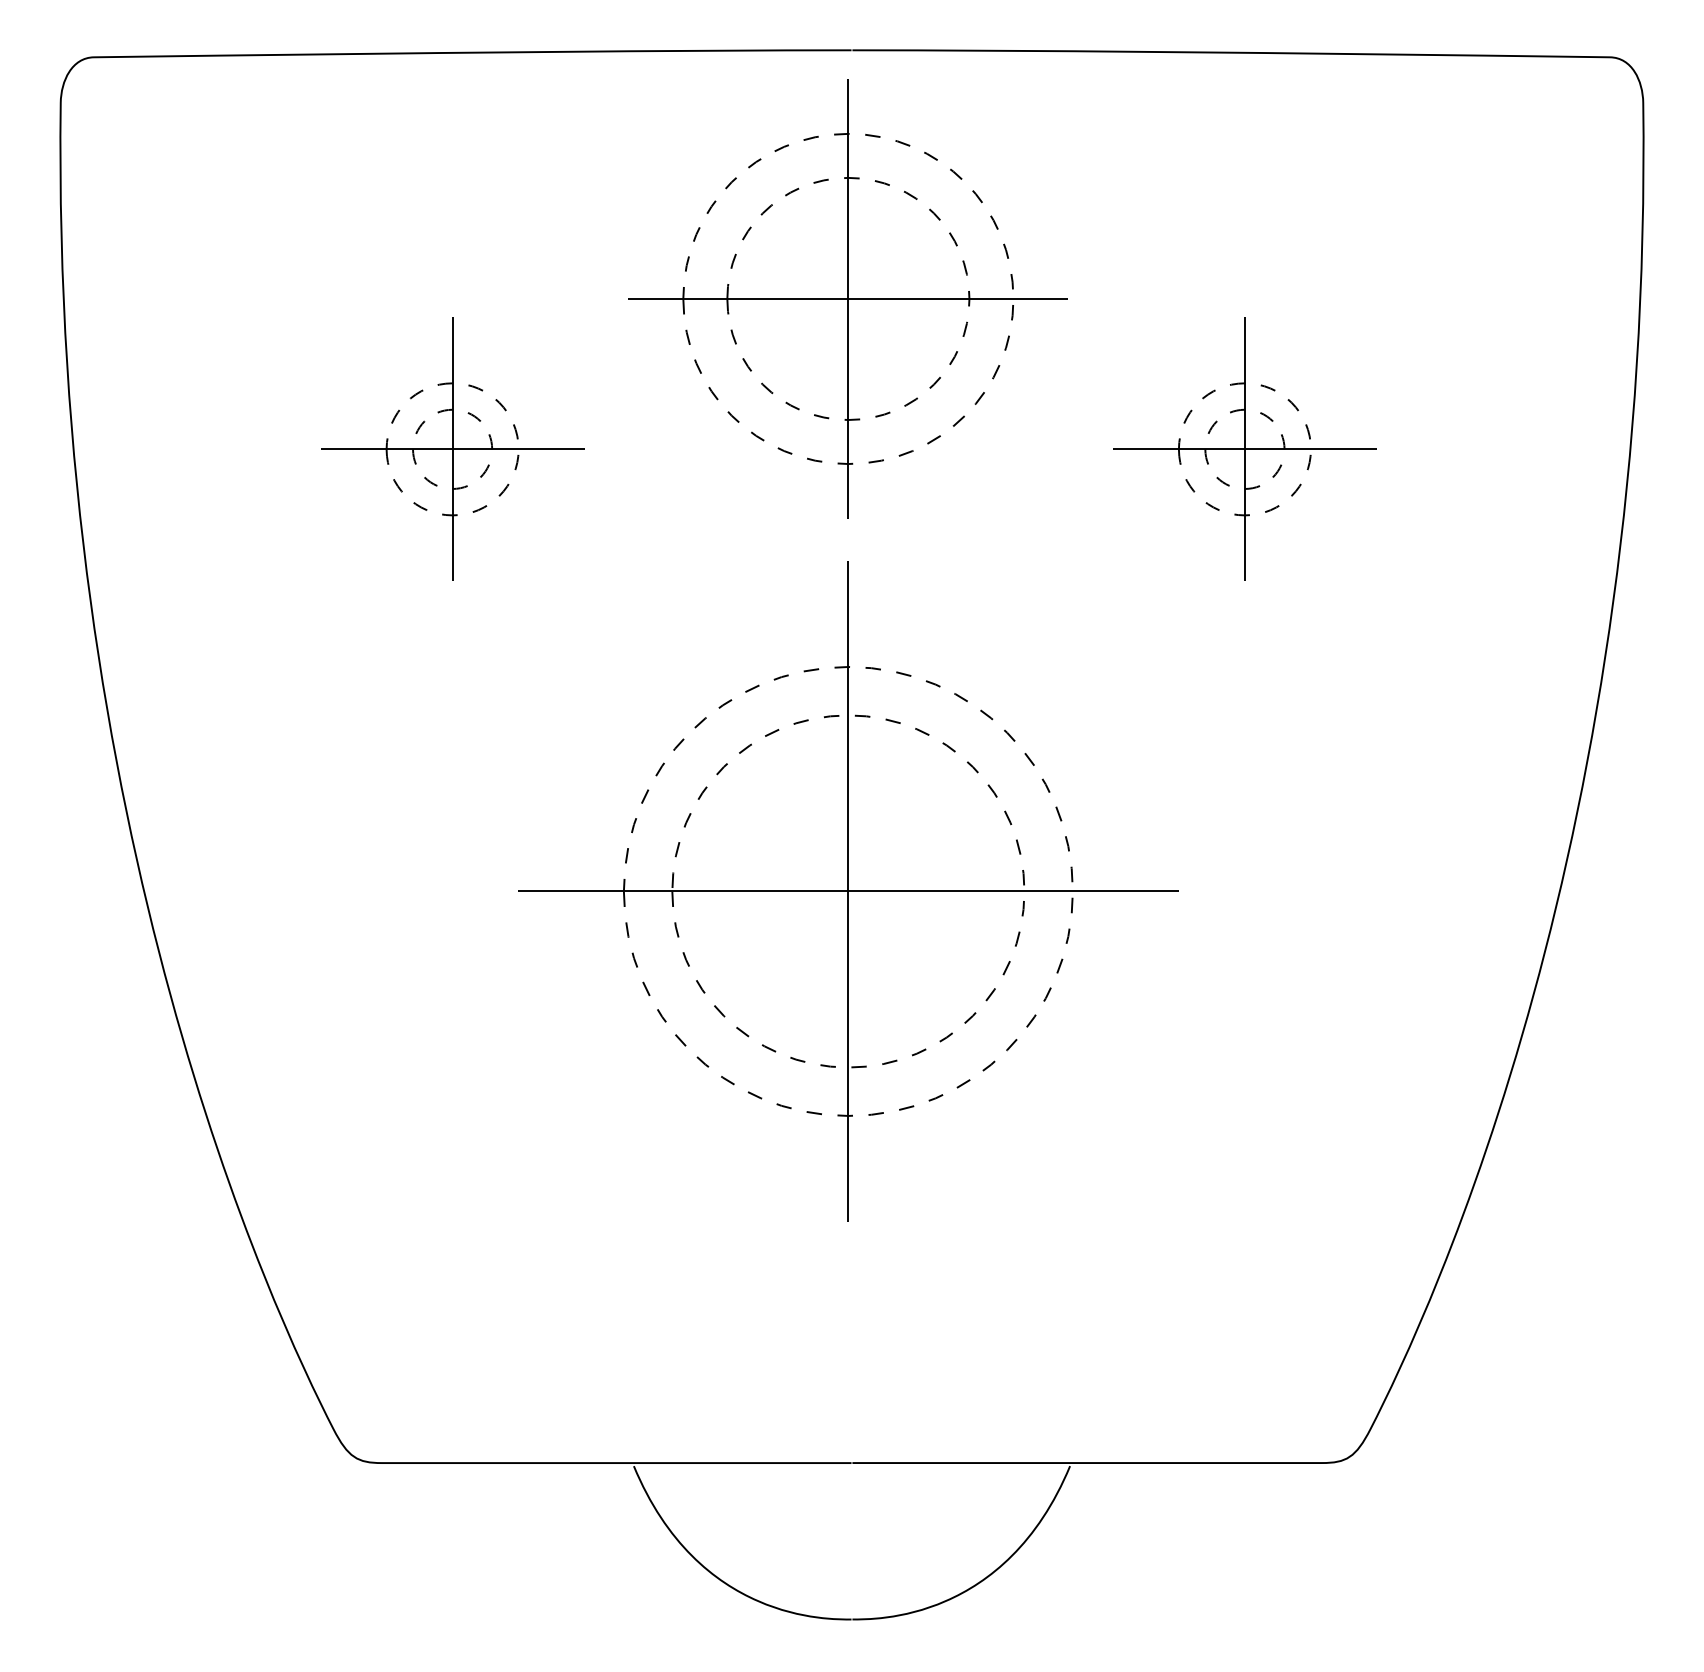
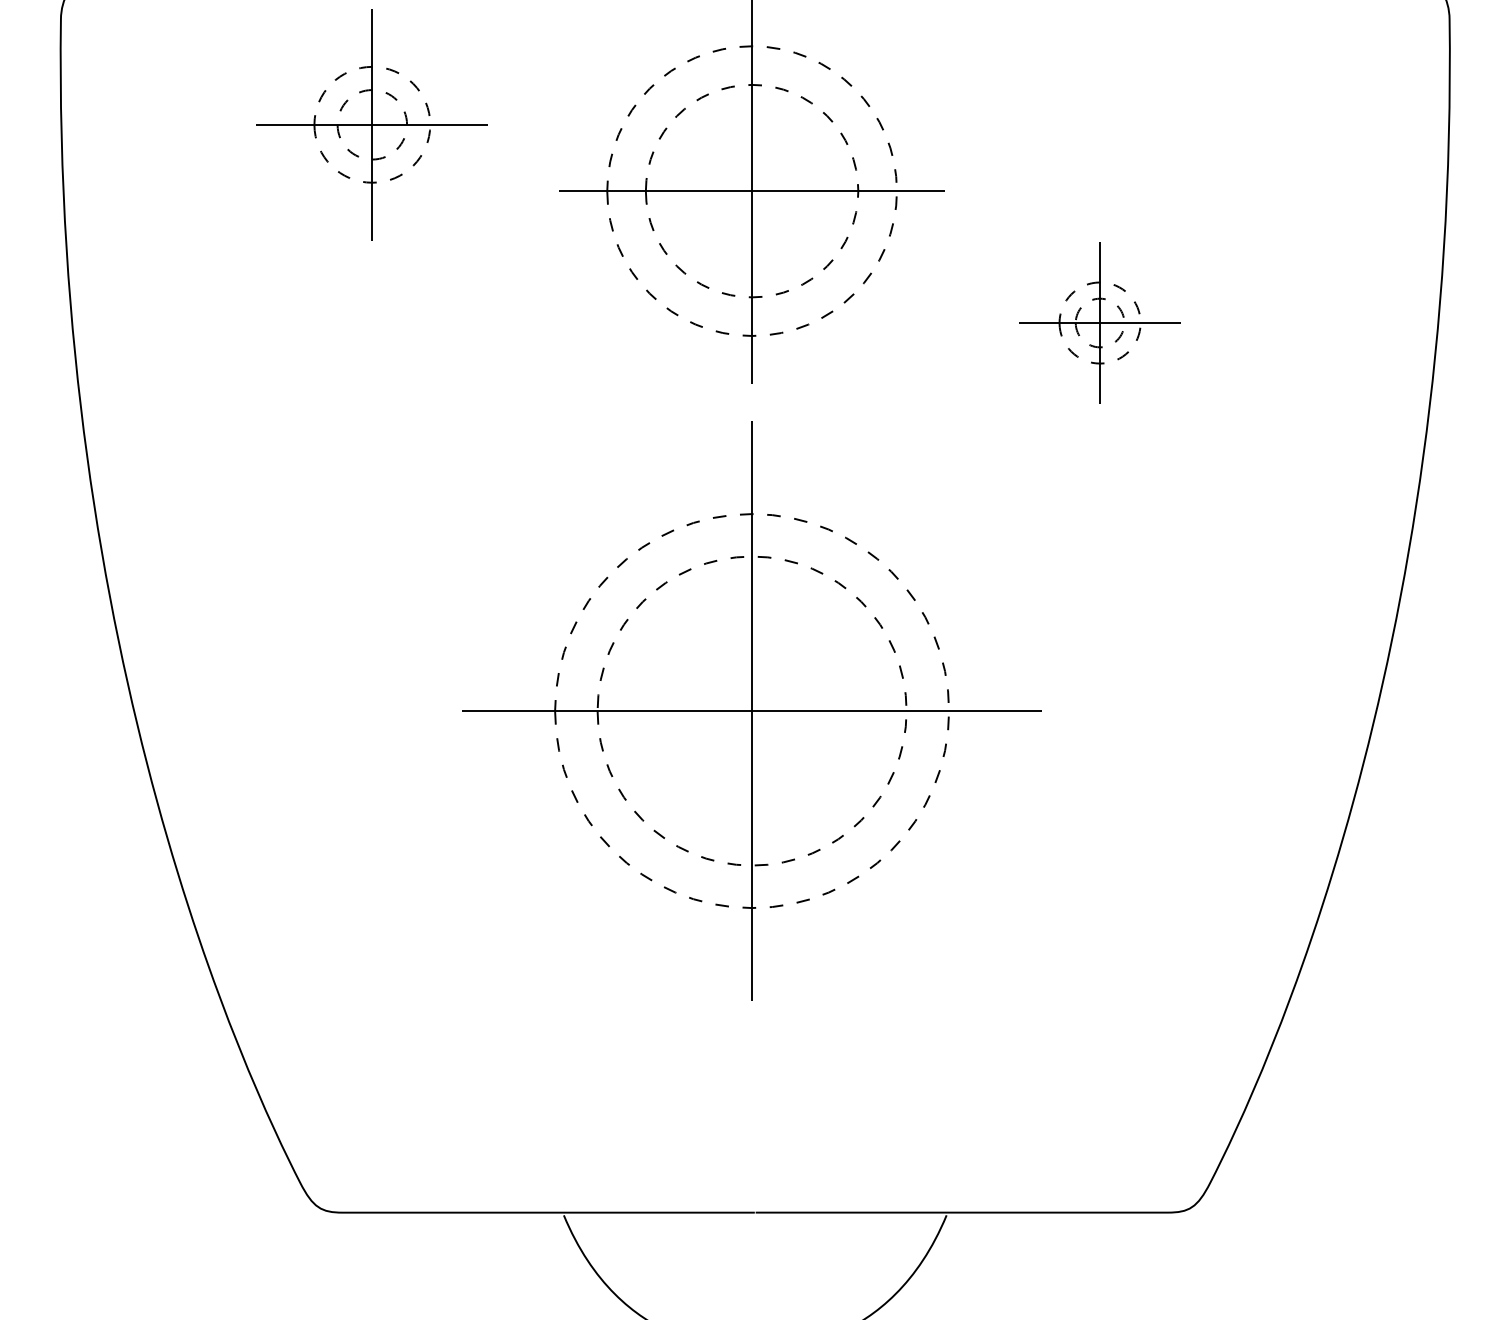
part: (452, 448) -> (372, 124), moved
part: (1244, 448) -> (1099, 322), size x0.7

